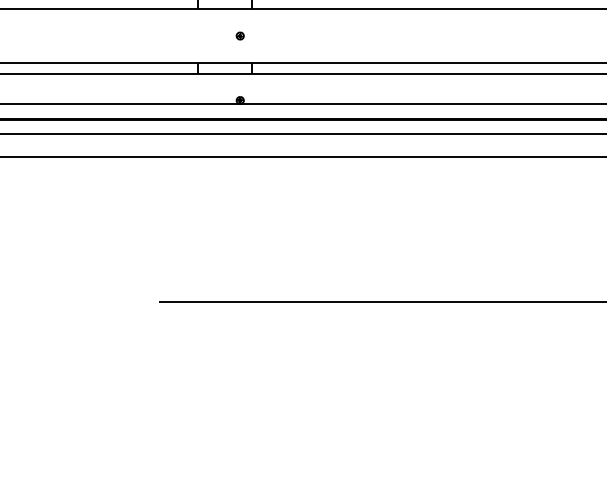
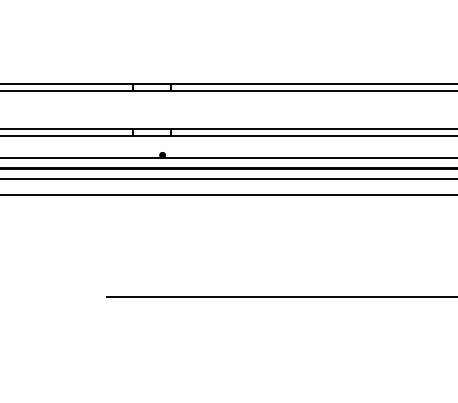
part: (240, 35) -> (162, 109), removed

